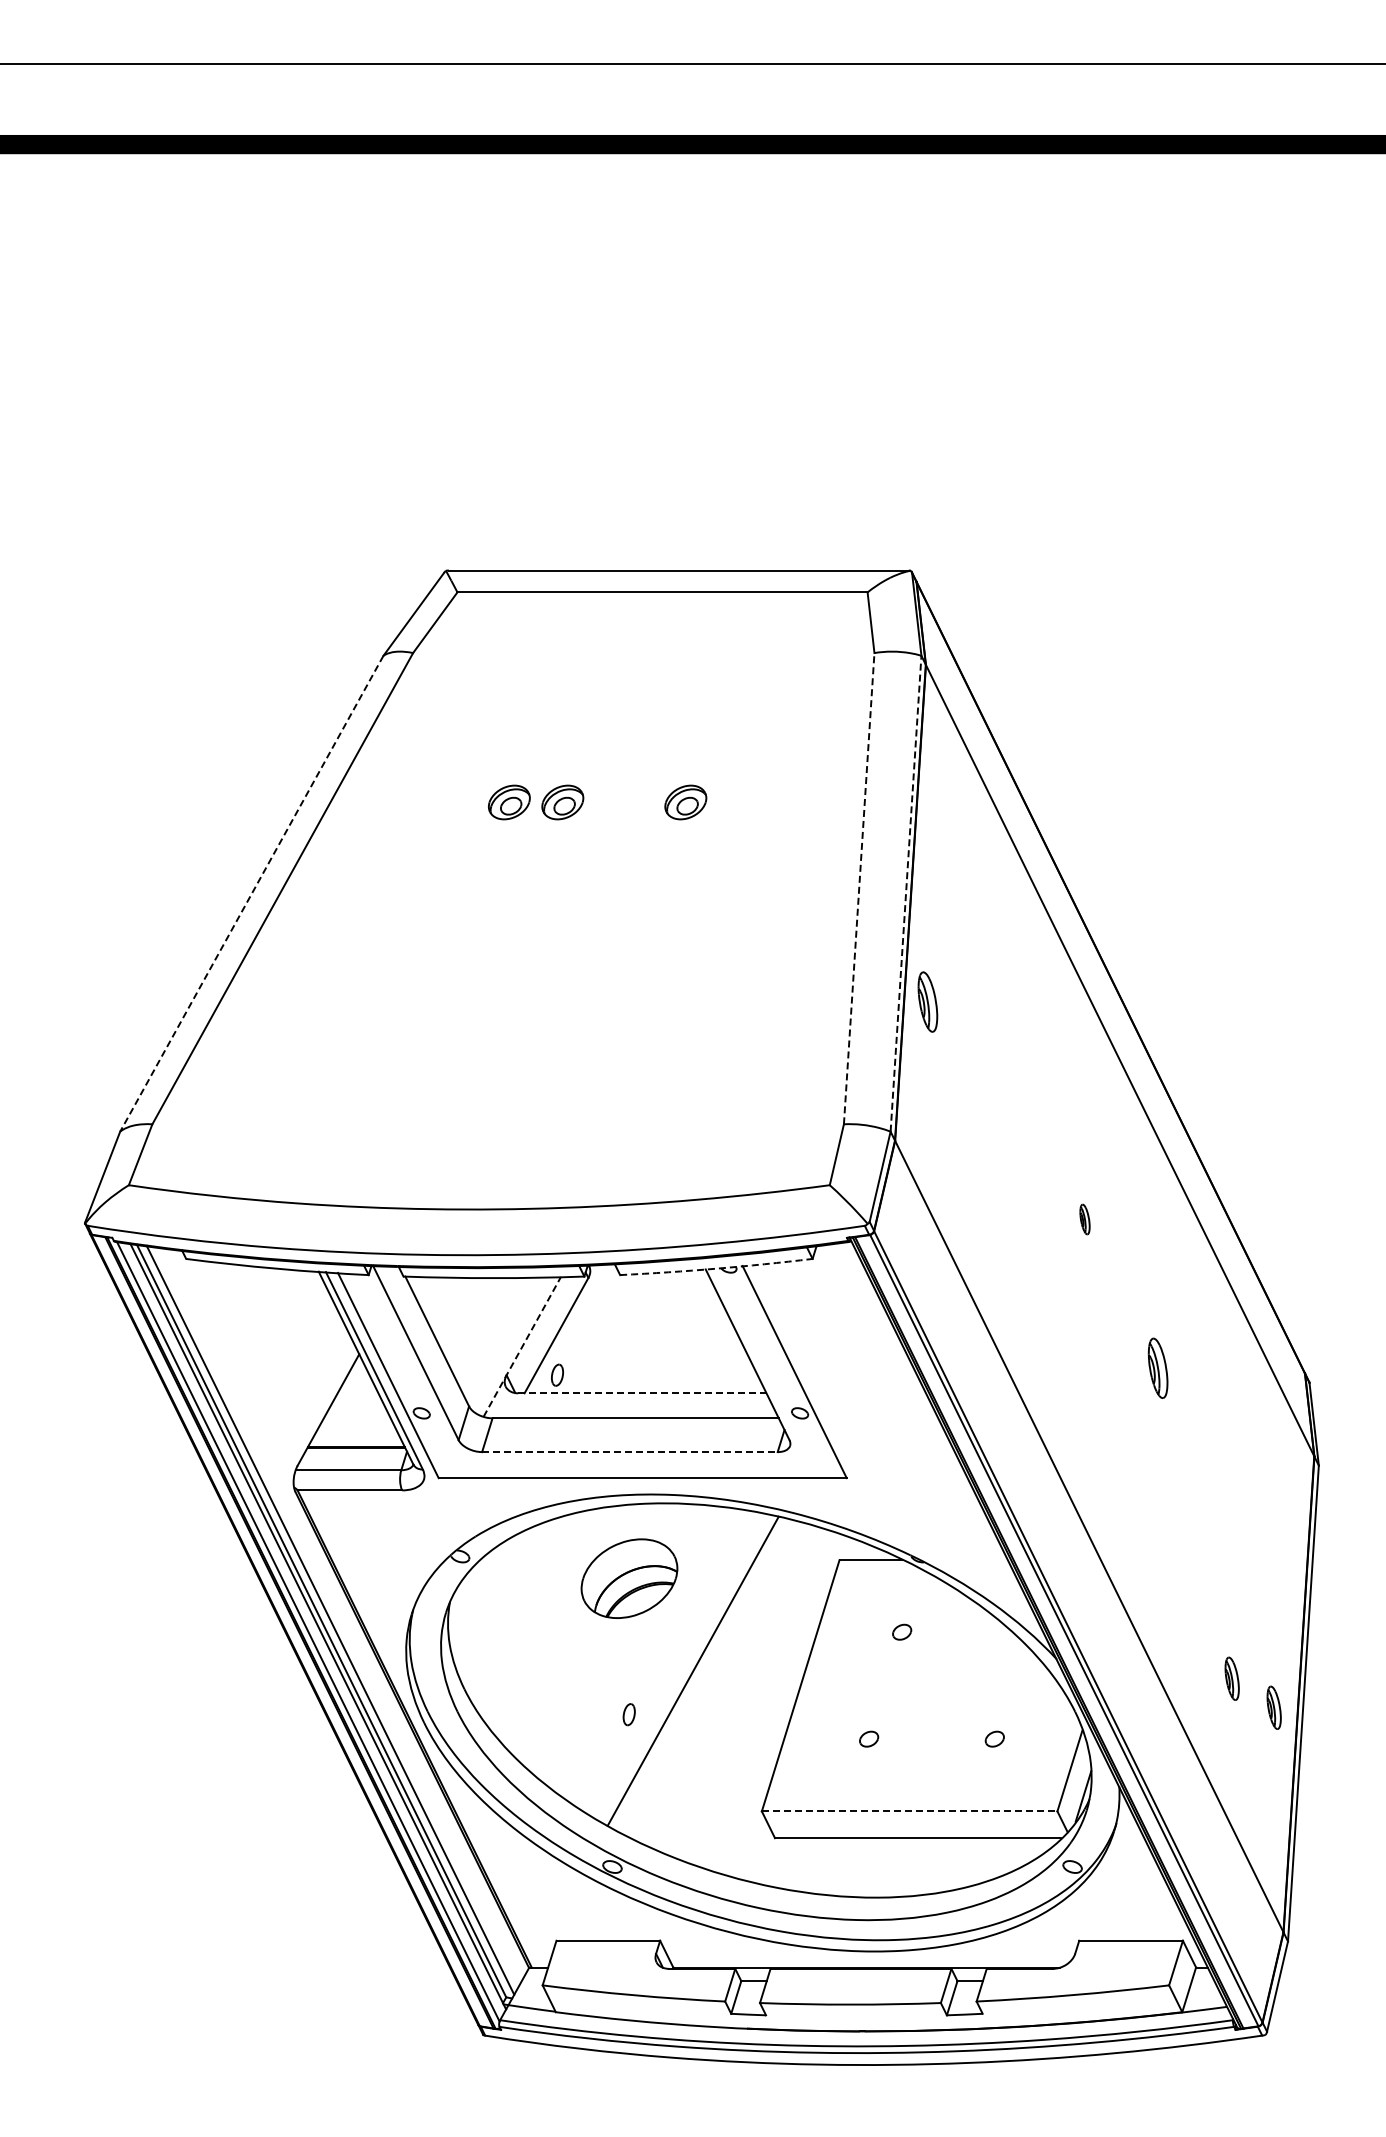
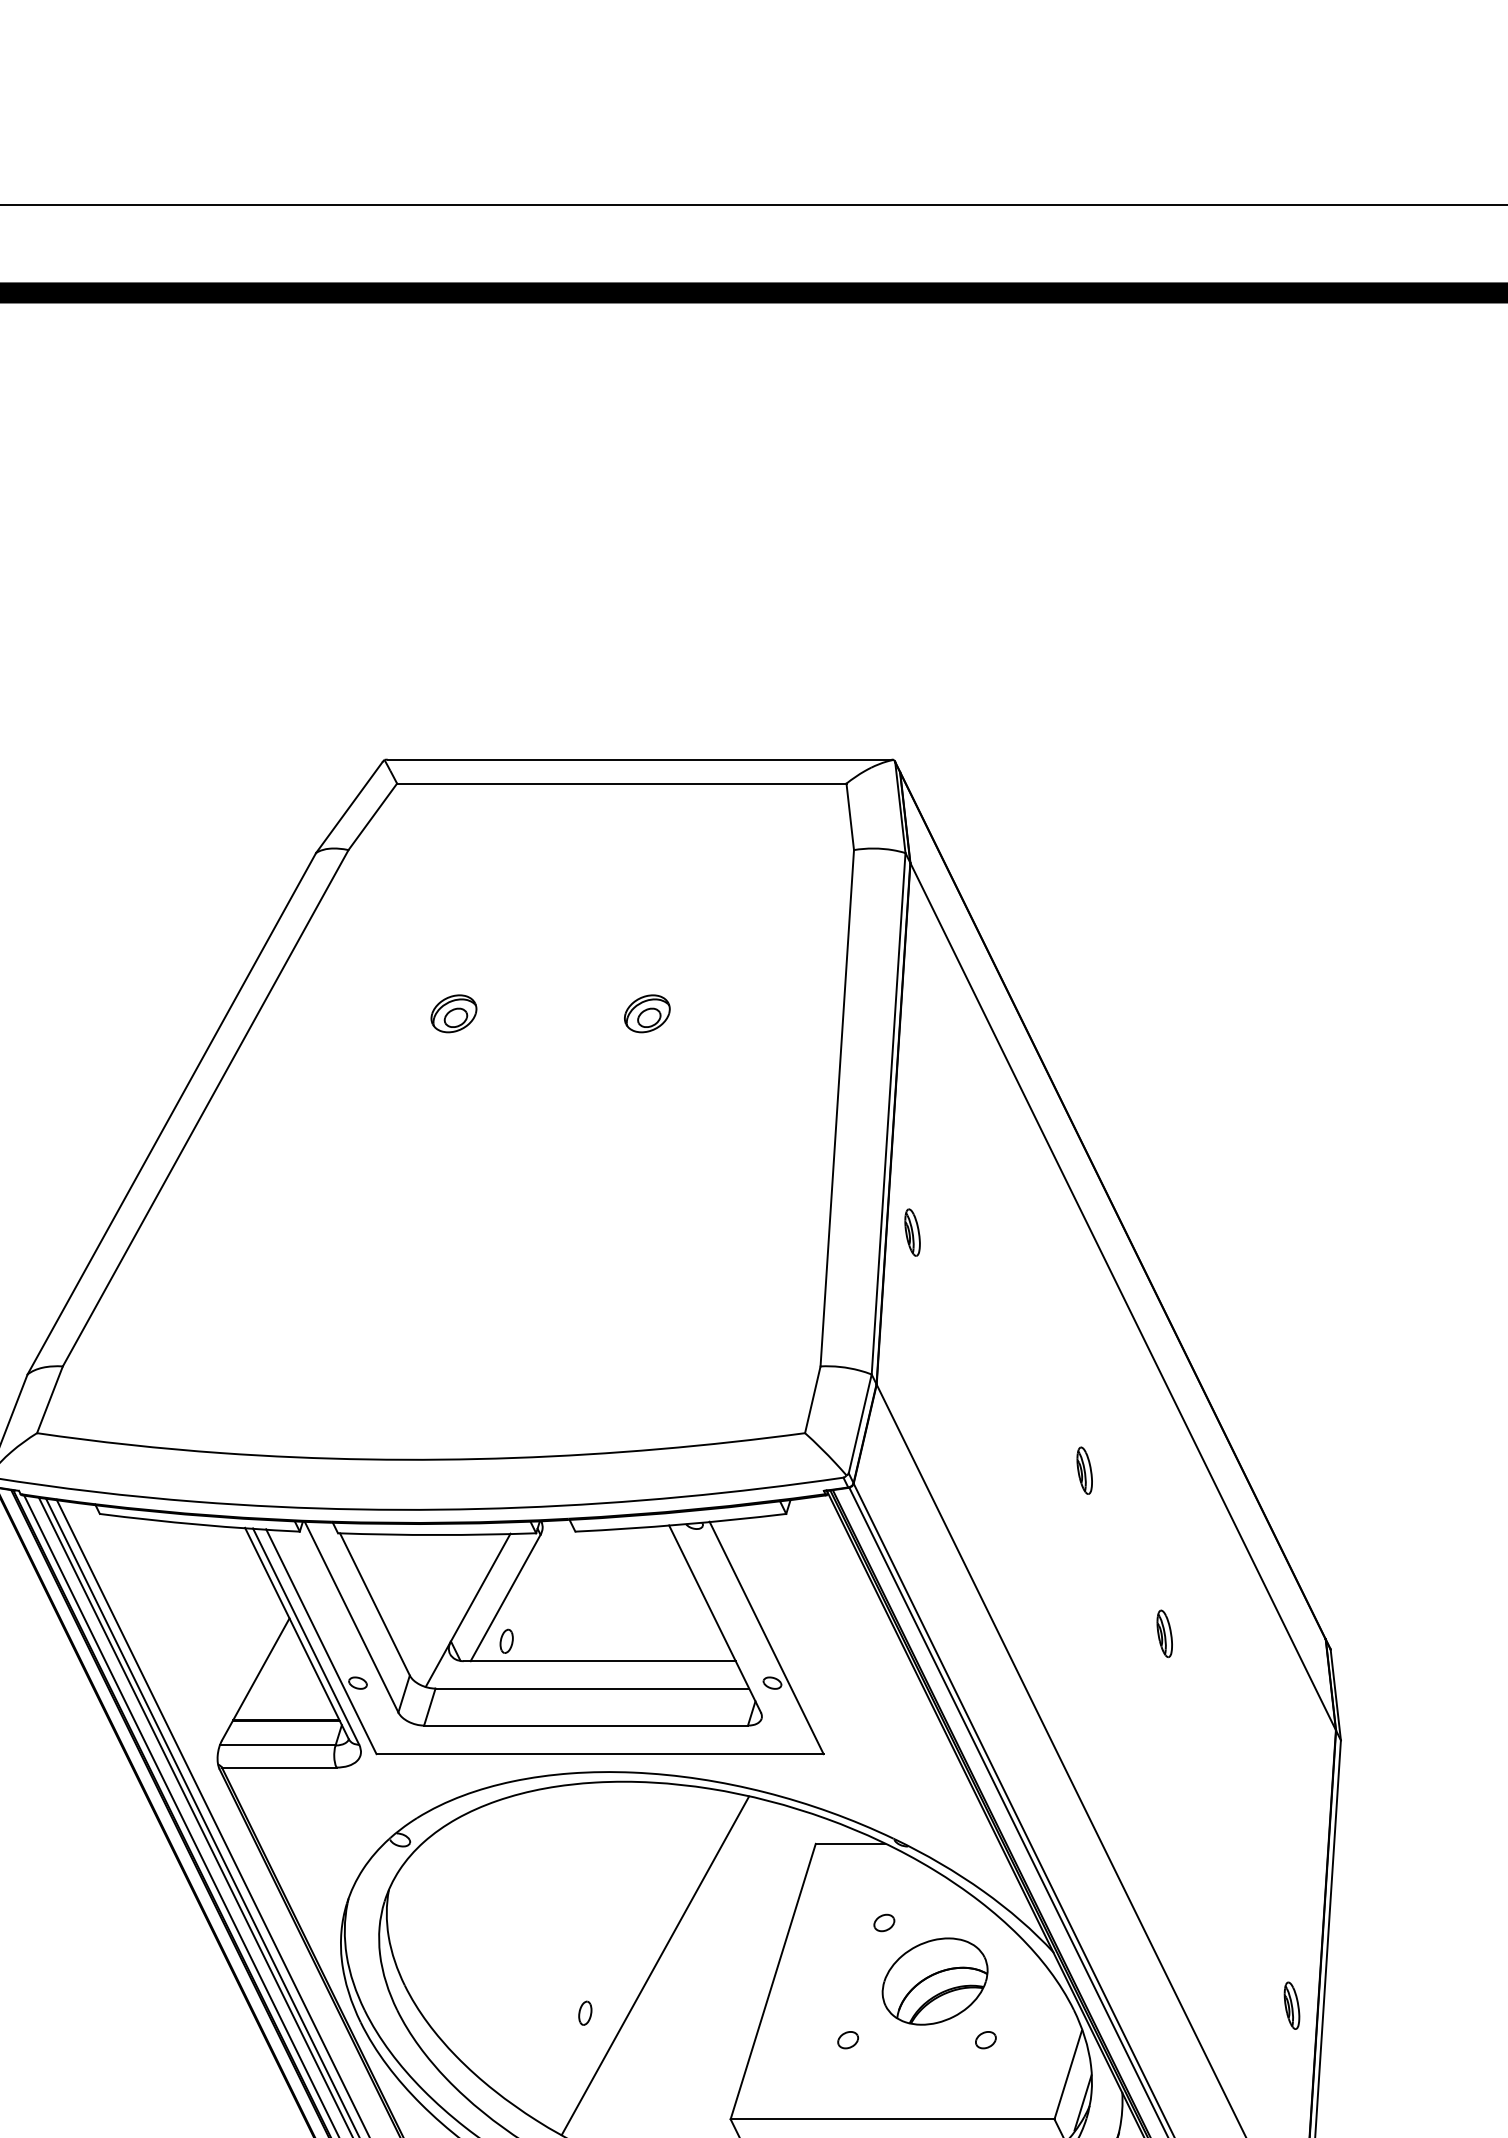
part: (562, 802) -> (512, 1013), removed
line: (859, 888) -> (837, 1108), dashed -> solid
line: (251, 893) -> (171, 1113), dashed -> solid
line: (906, 893) -> (889, 1113), dashed -> solid
part: (927, 1002) -> (912, 1232), size x0.71
part: (1084, 1219) -> (1084, 1470), size x1.43
arc: (716, 1268) -> (680, 1524), dashed -> solid
line: (522, 1346) -> (468, 1609), dashed -> solid
part: (1157, 1368) -> (1164, 1633), size x0.71
line: (642, 1393) -> (599, 1661), dashed -> solid
line: (629, 1452) -> (585, 1726), dashed -> solid
part: (629, 1578) -> (935, 1981), moved
part: (1231, 1678) -> (1245, 1973), removed
line: (909, 1811) -> (892, 2119), dashed -> solid

